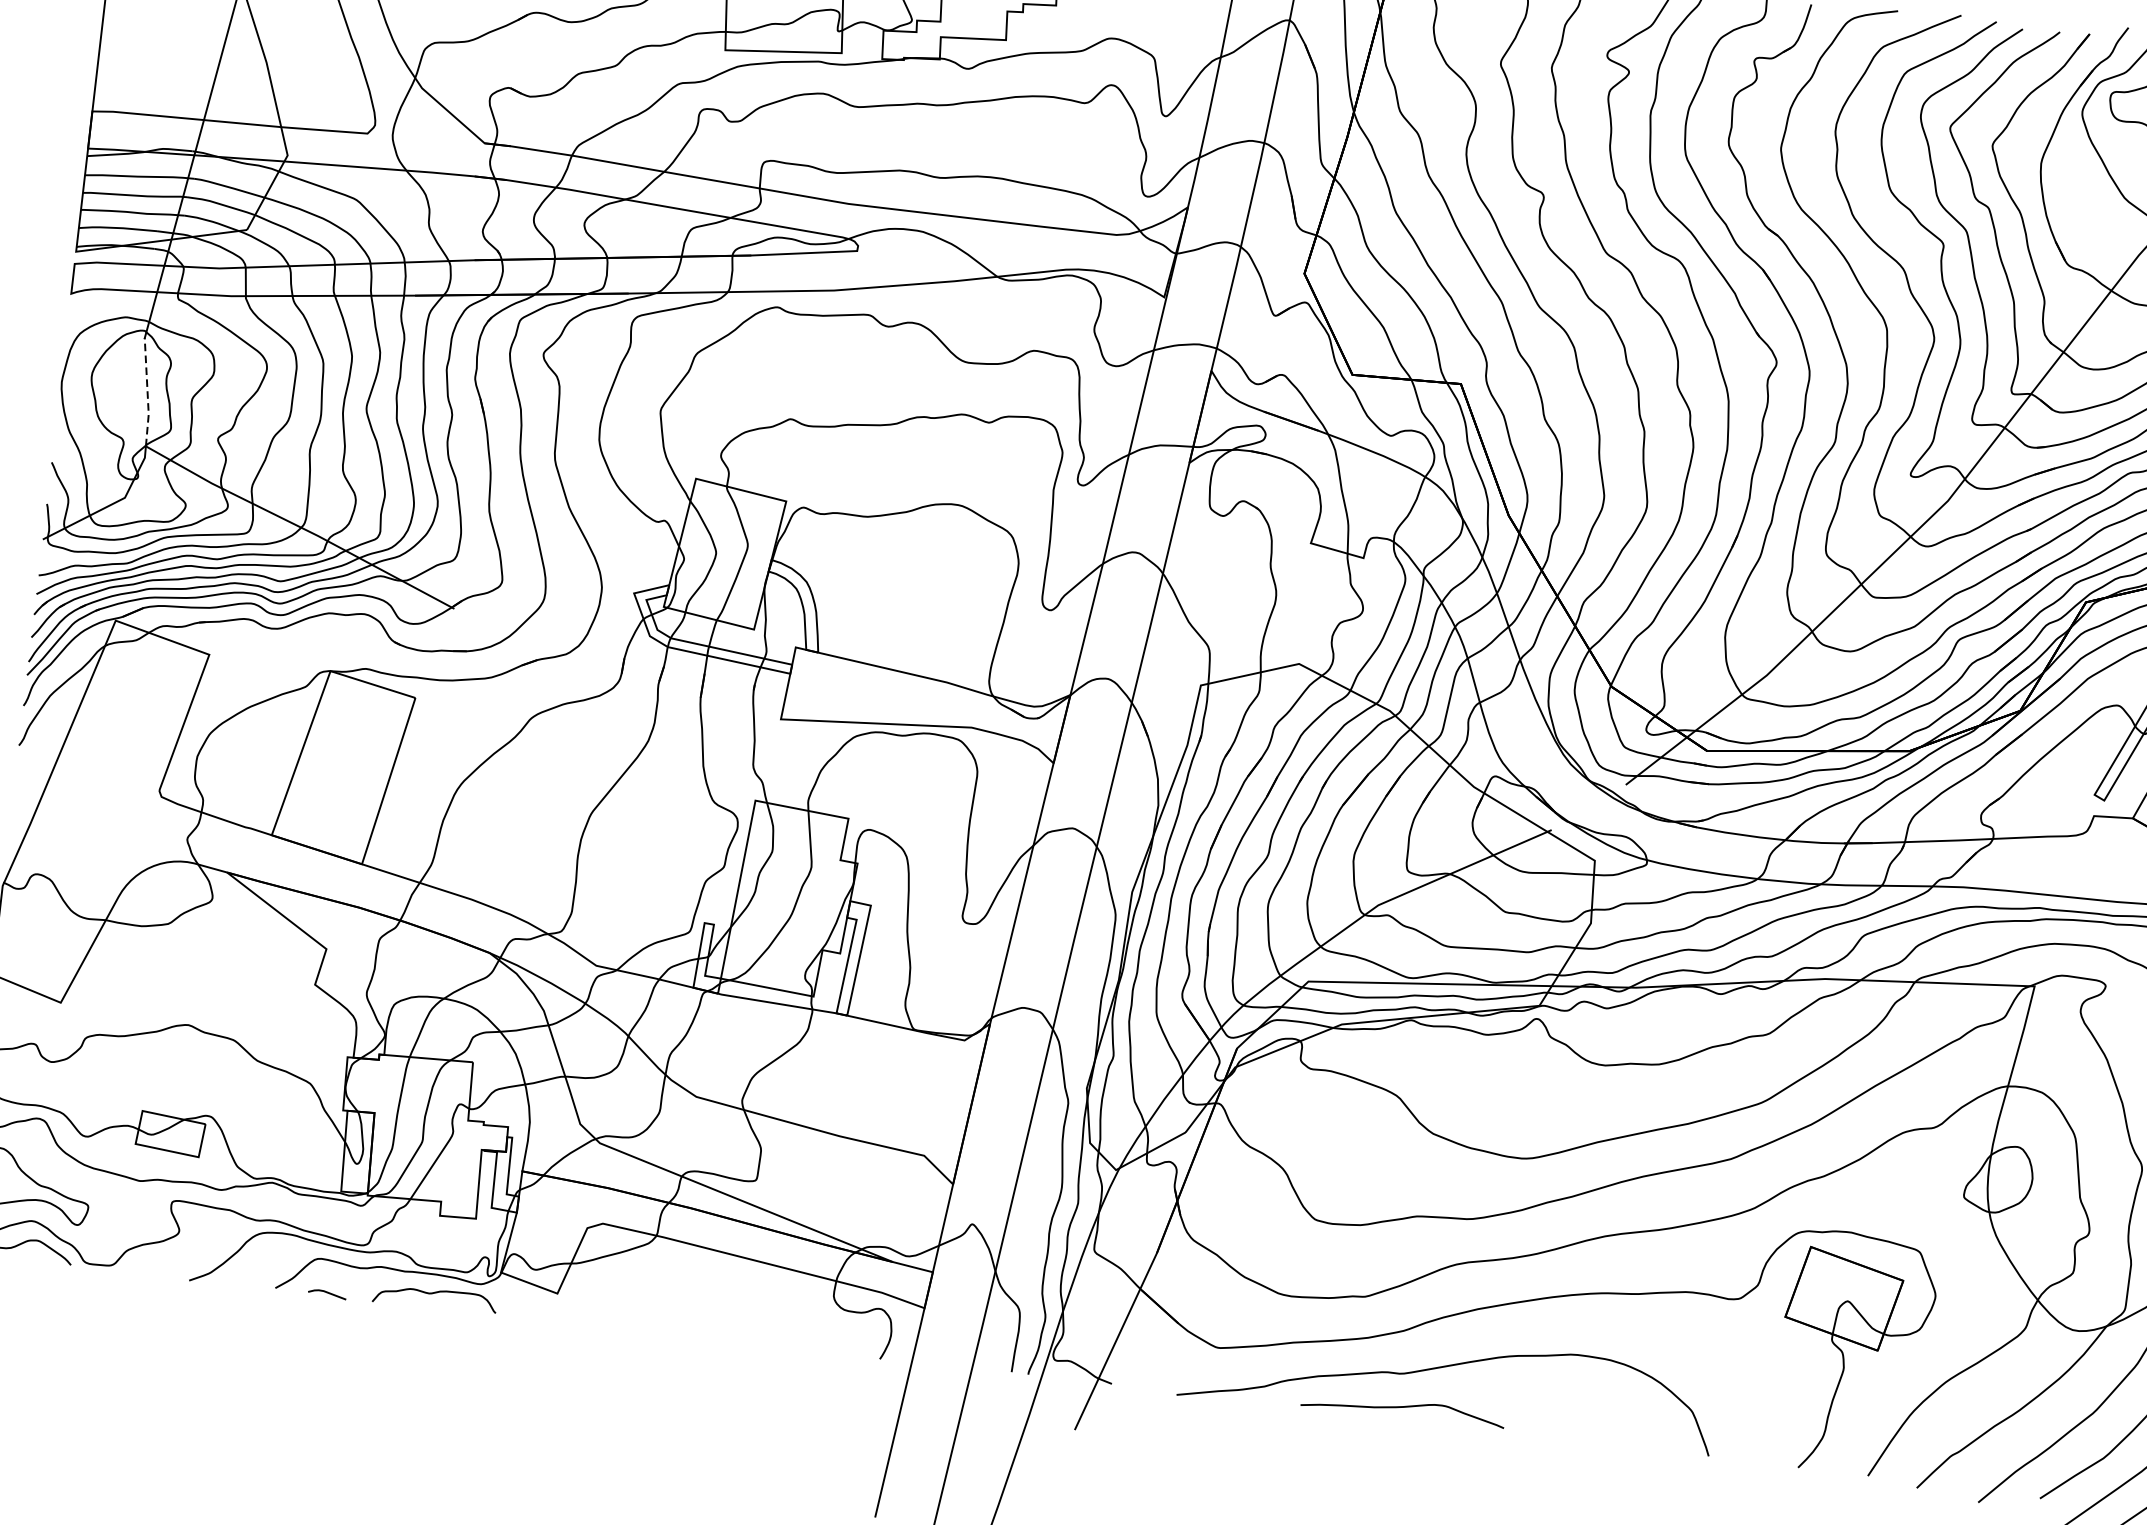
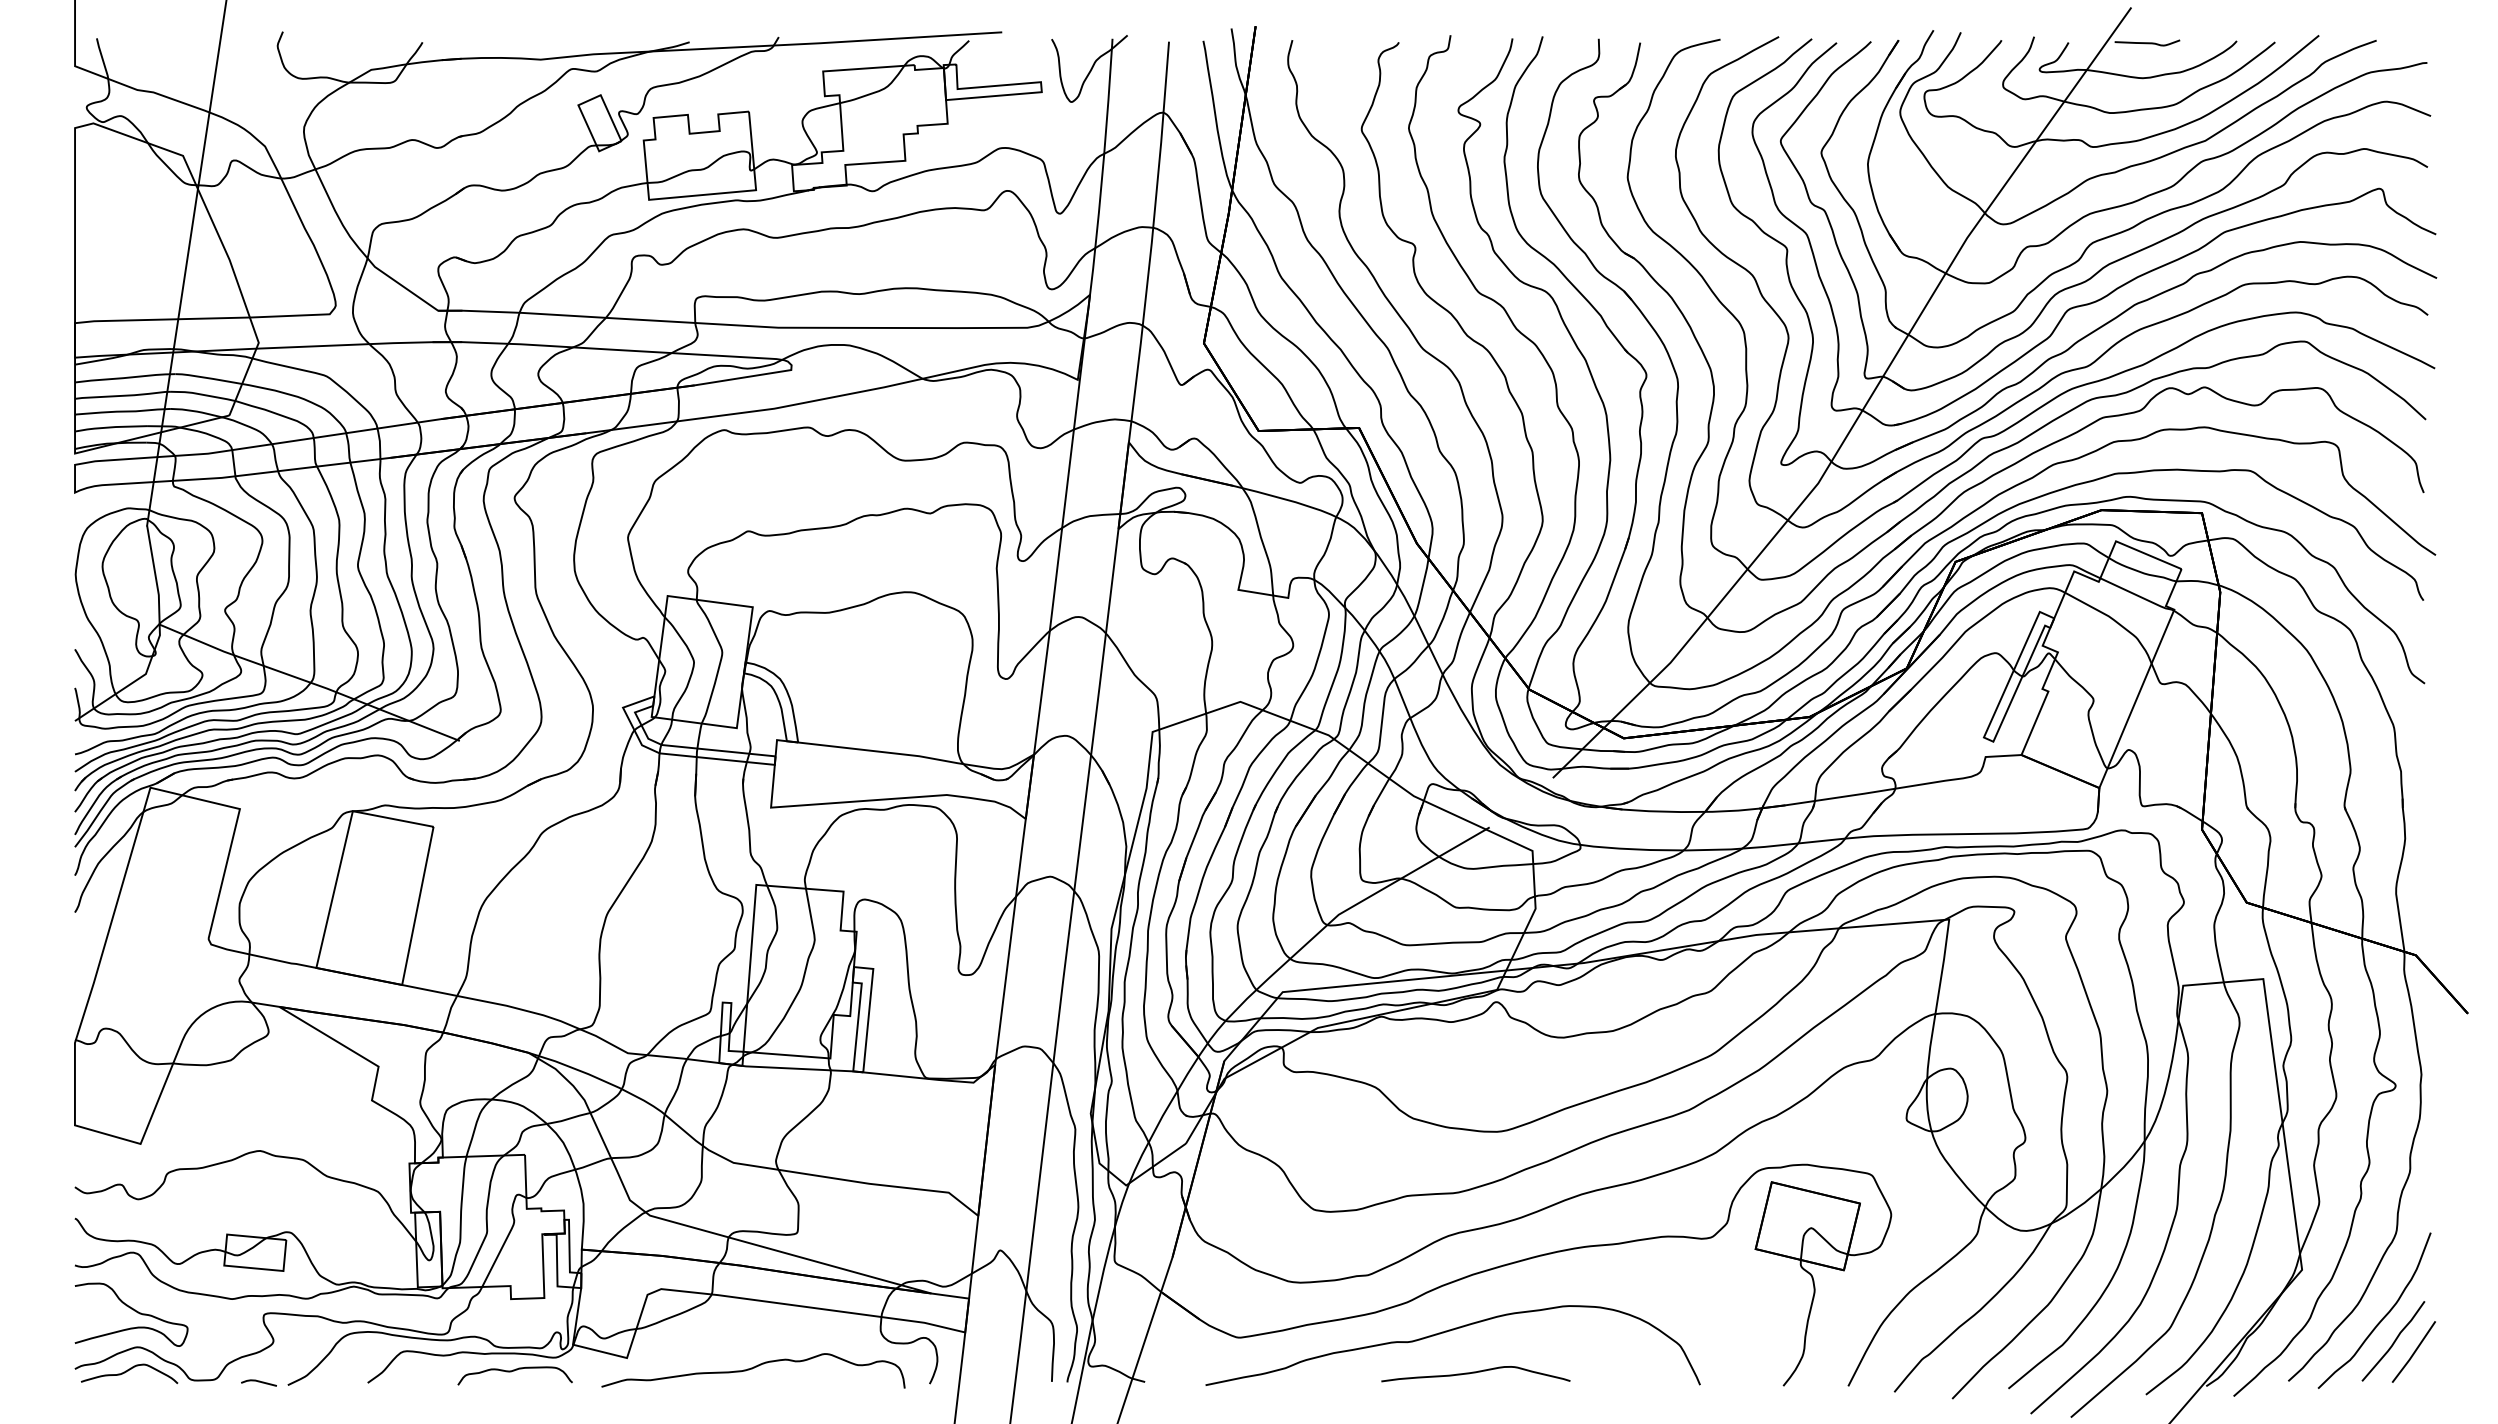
line: (147, 392) -> (155, 575), dashed -> solid
line: (326, 1293) -> (258, 1382), moved
curve: (691, 1321) -> (752, 1369), added
curve: (1402, 1408) -> (1475, 1373), moved

